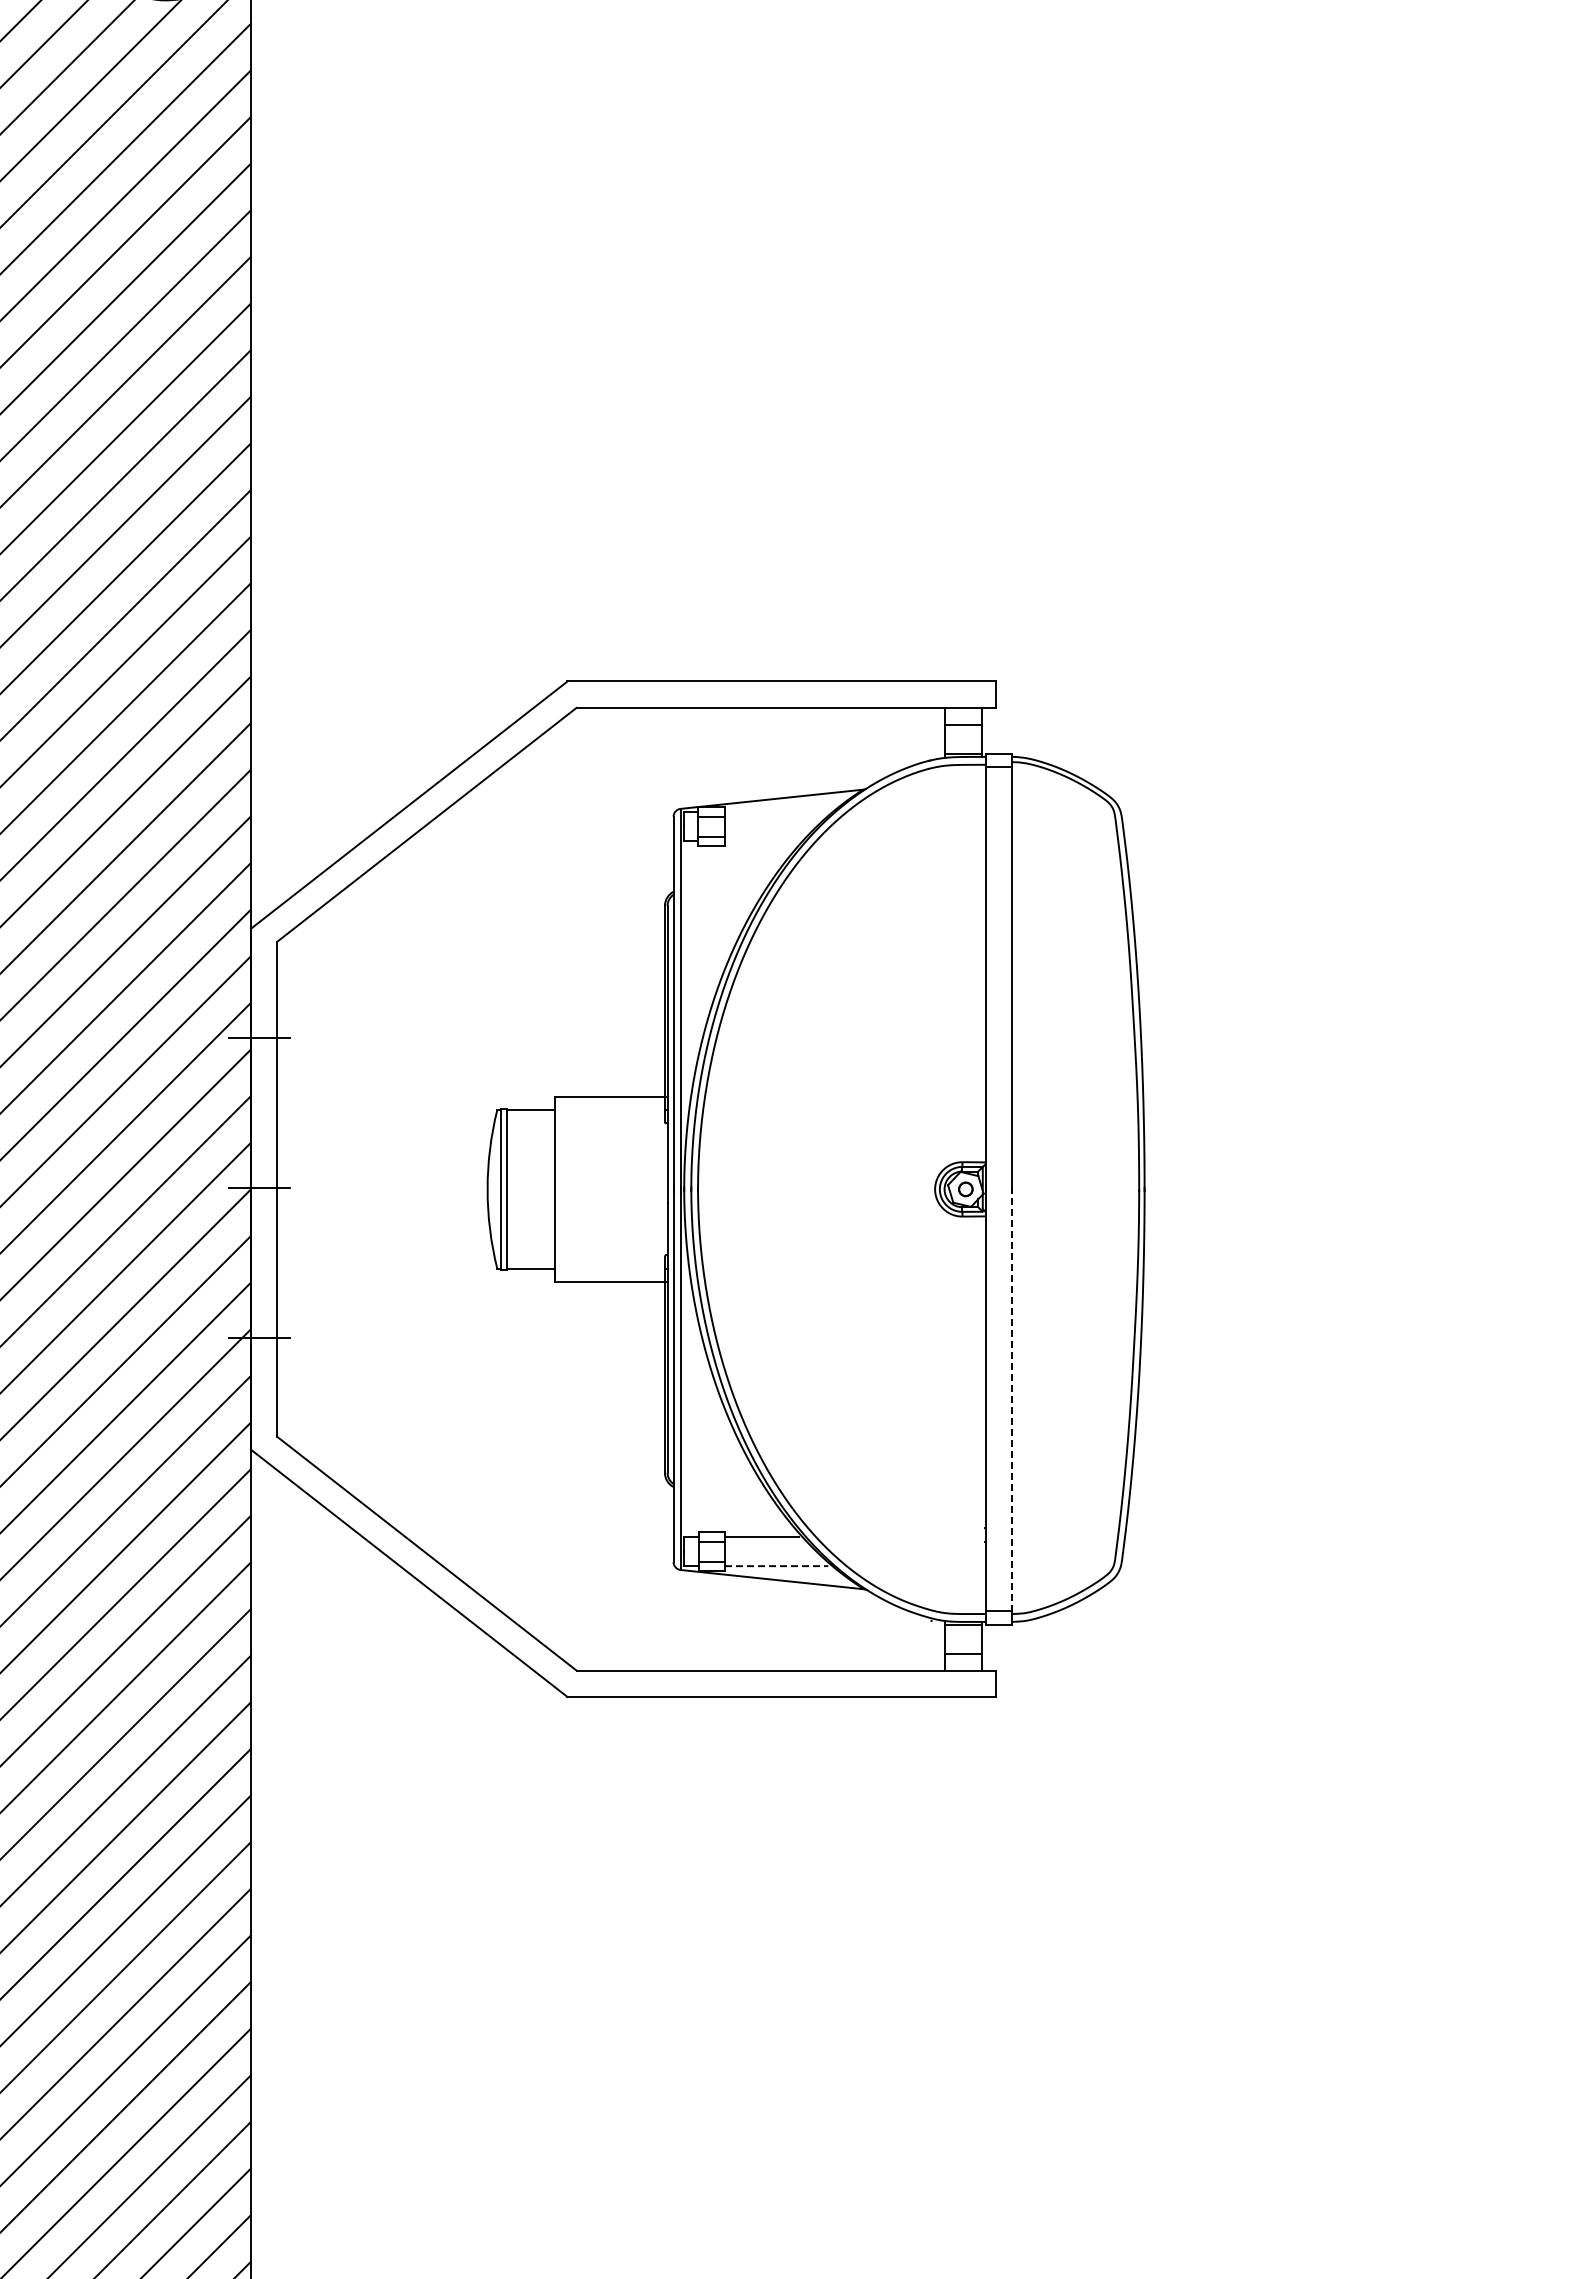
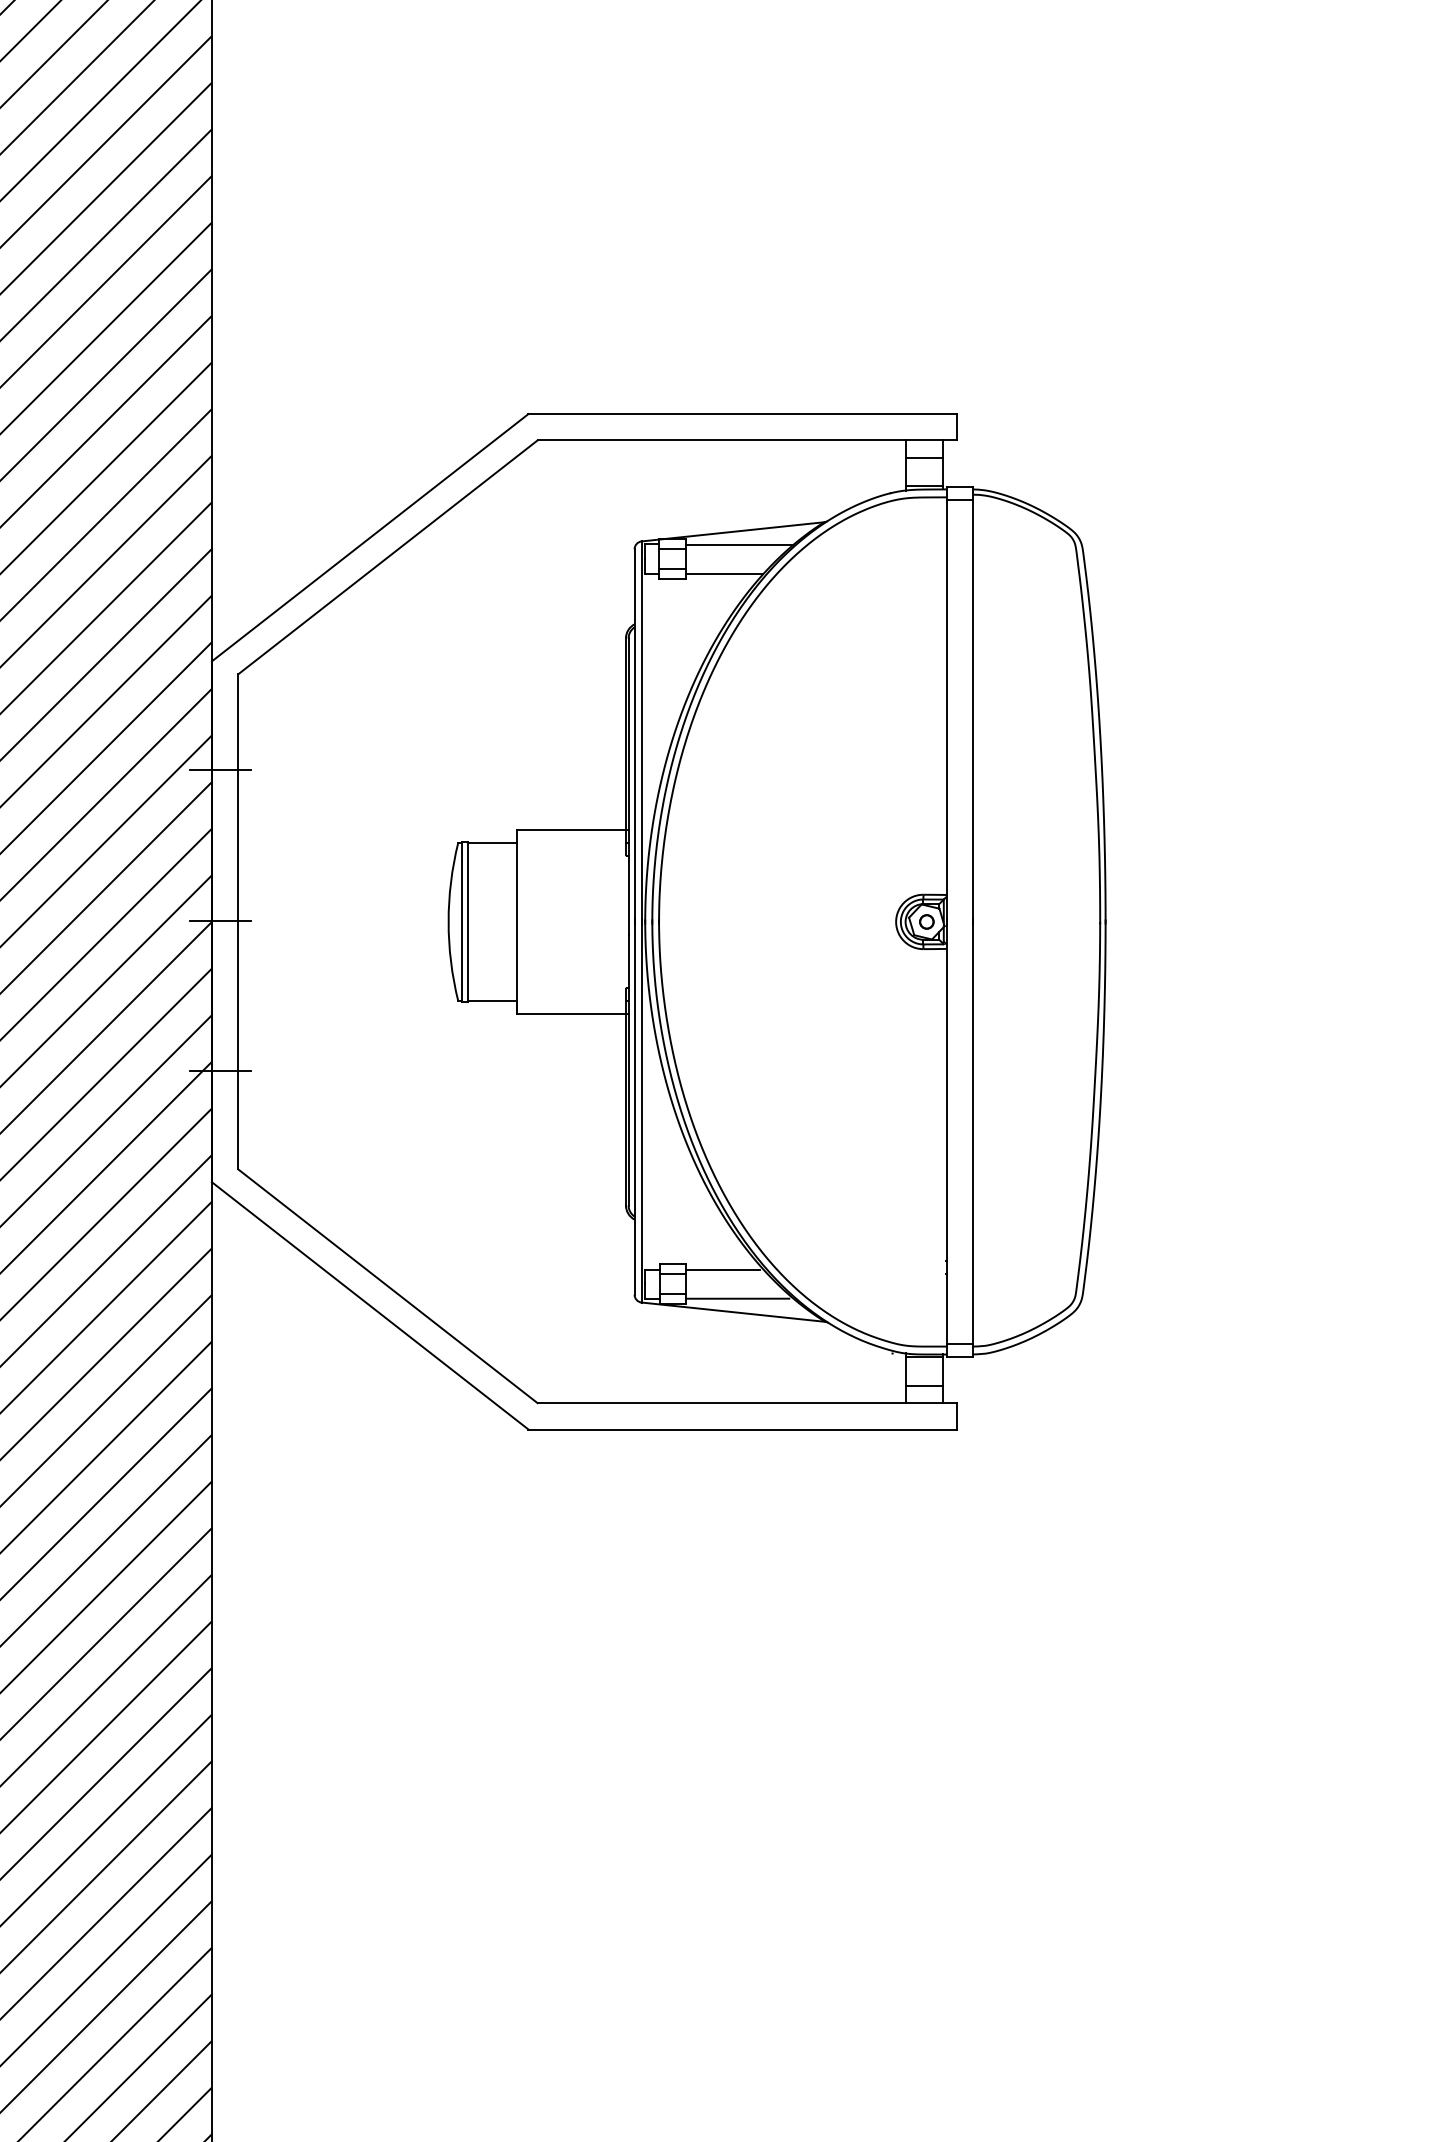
line: (777, 812) -> (738, 545), added
line: (762, 841) -> (723, 574), added
line: (1012, 1399) -> (973, 1132), dashed -> solid
line: (776, 1566) -> (737, 1299), dashed -> solid

